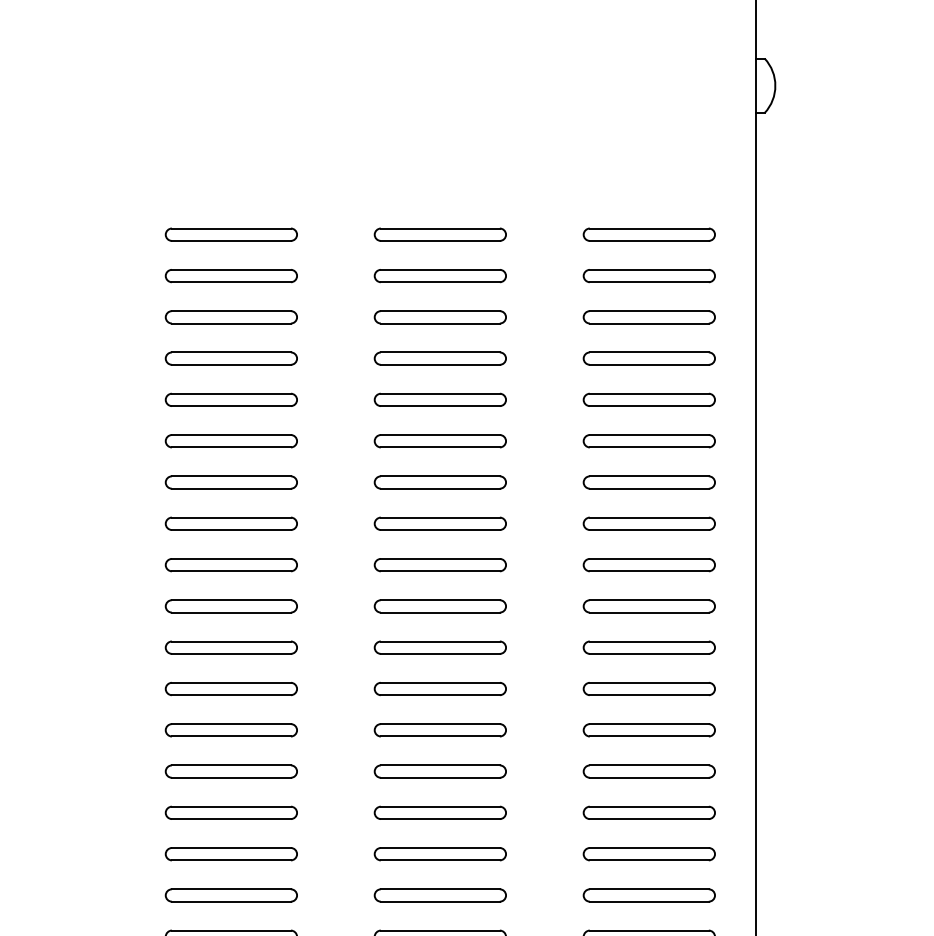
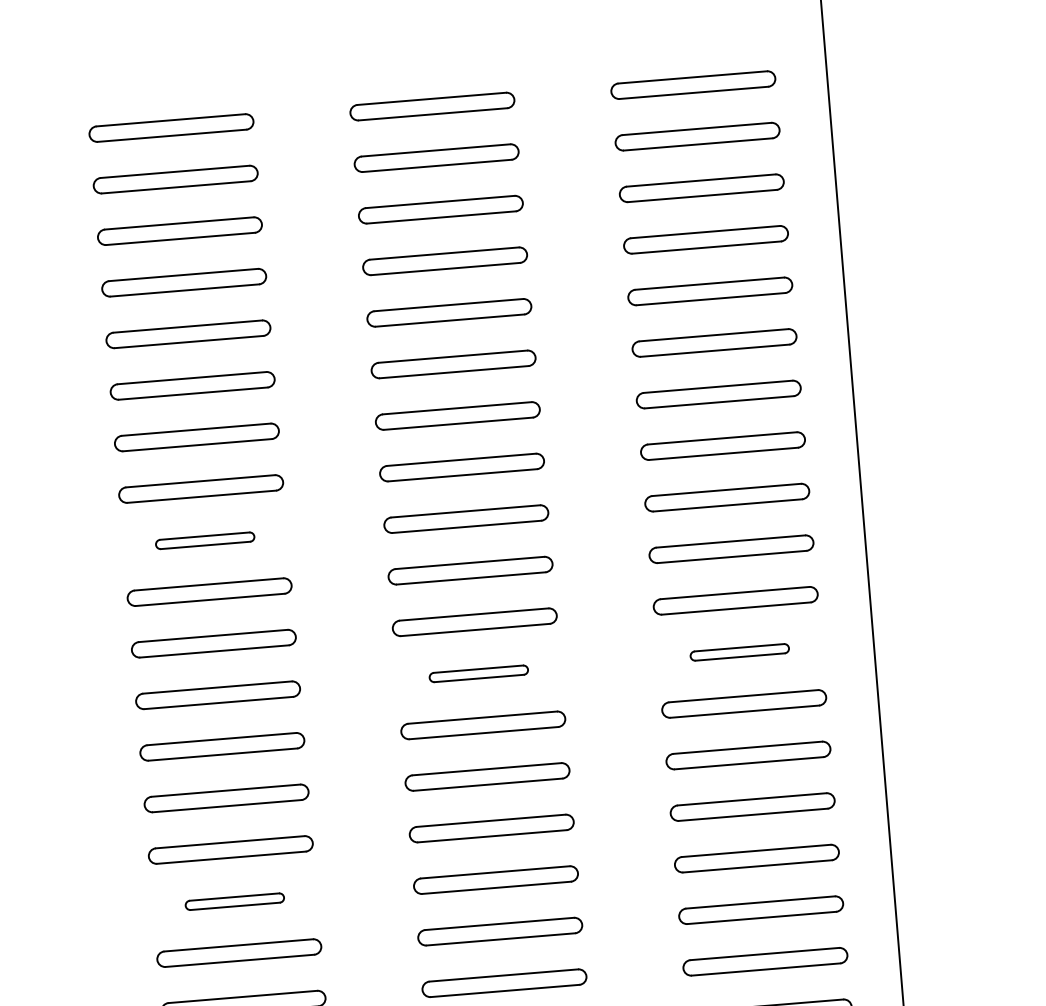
part: (230, 565) -> (204, 541), size x0.6
part: (439, 688) -> (477, 673), size x0.6
part: (648, 688) -> (738, 651), size x0.6
part: (230, 854) -> (233, 902), size x0.6

